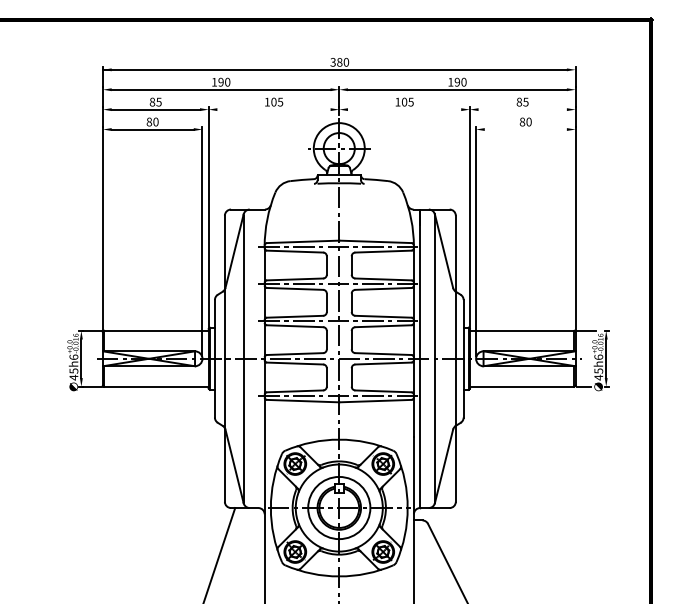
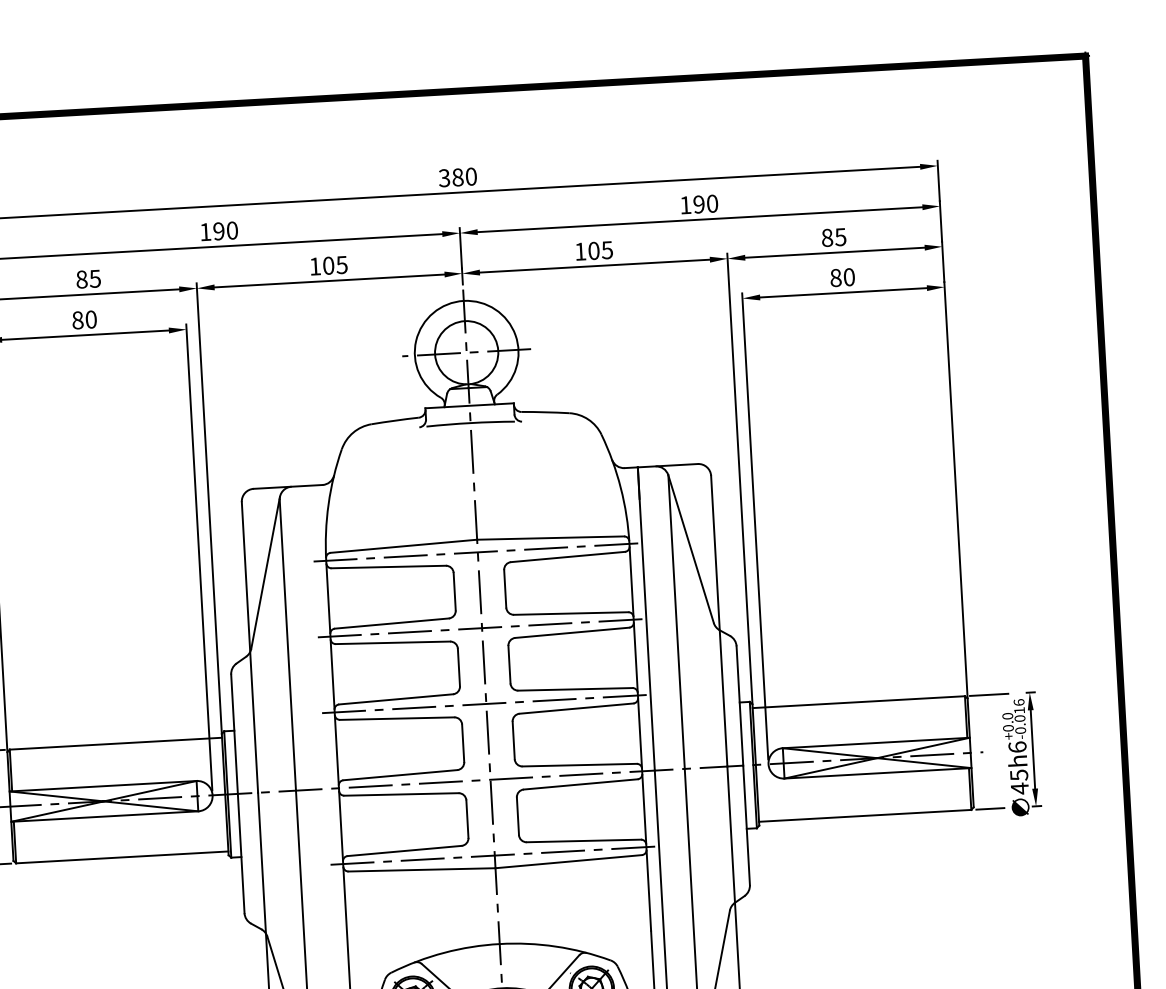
line: (273, 109) -> (328, 280), added
line: (404, 109) -> (594, 265), added
line: (522, 109) -> (834, 252), added
line: (525, 129) -> (842, 292), added

